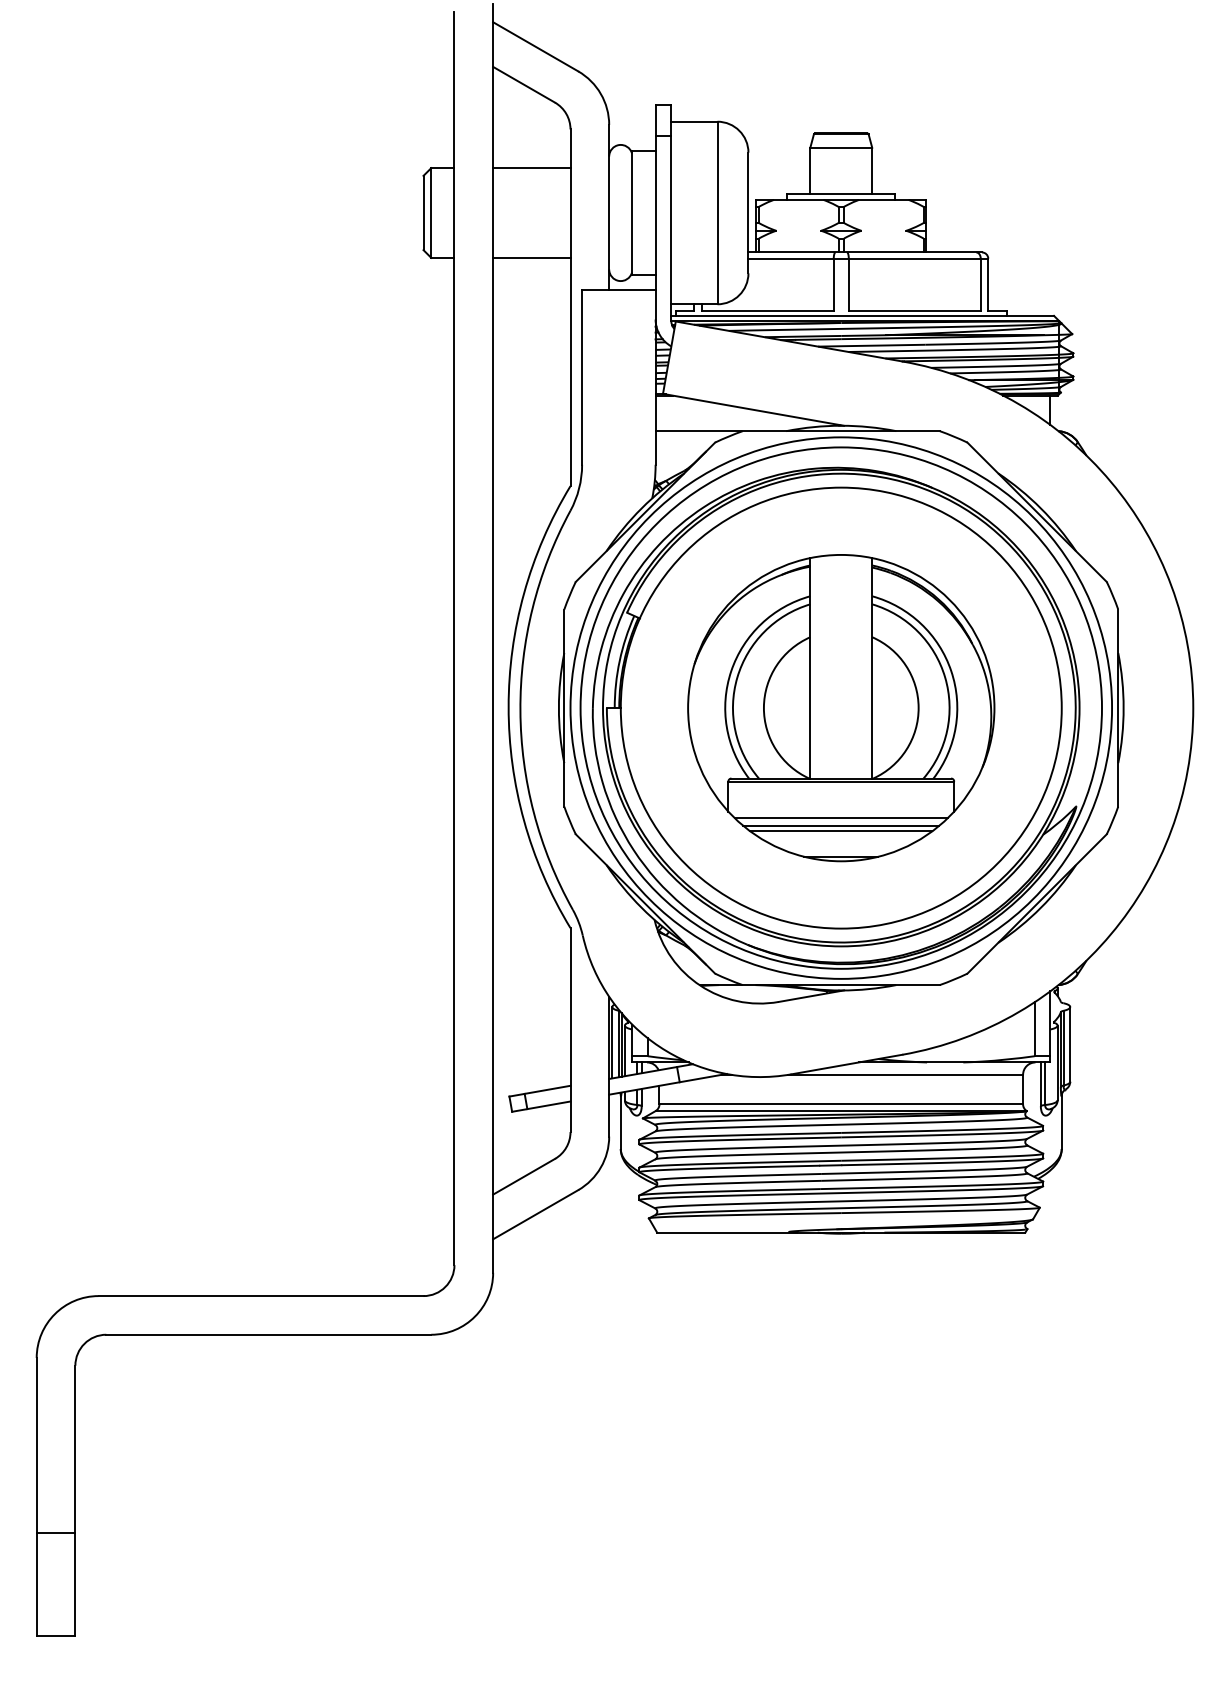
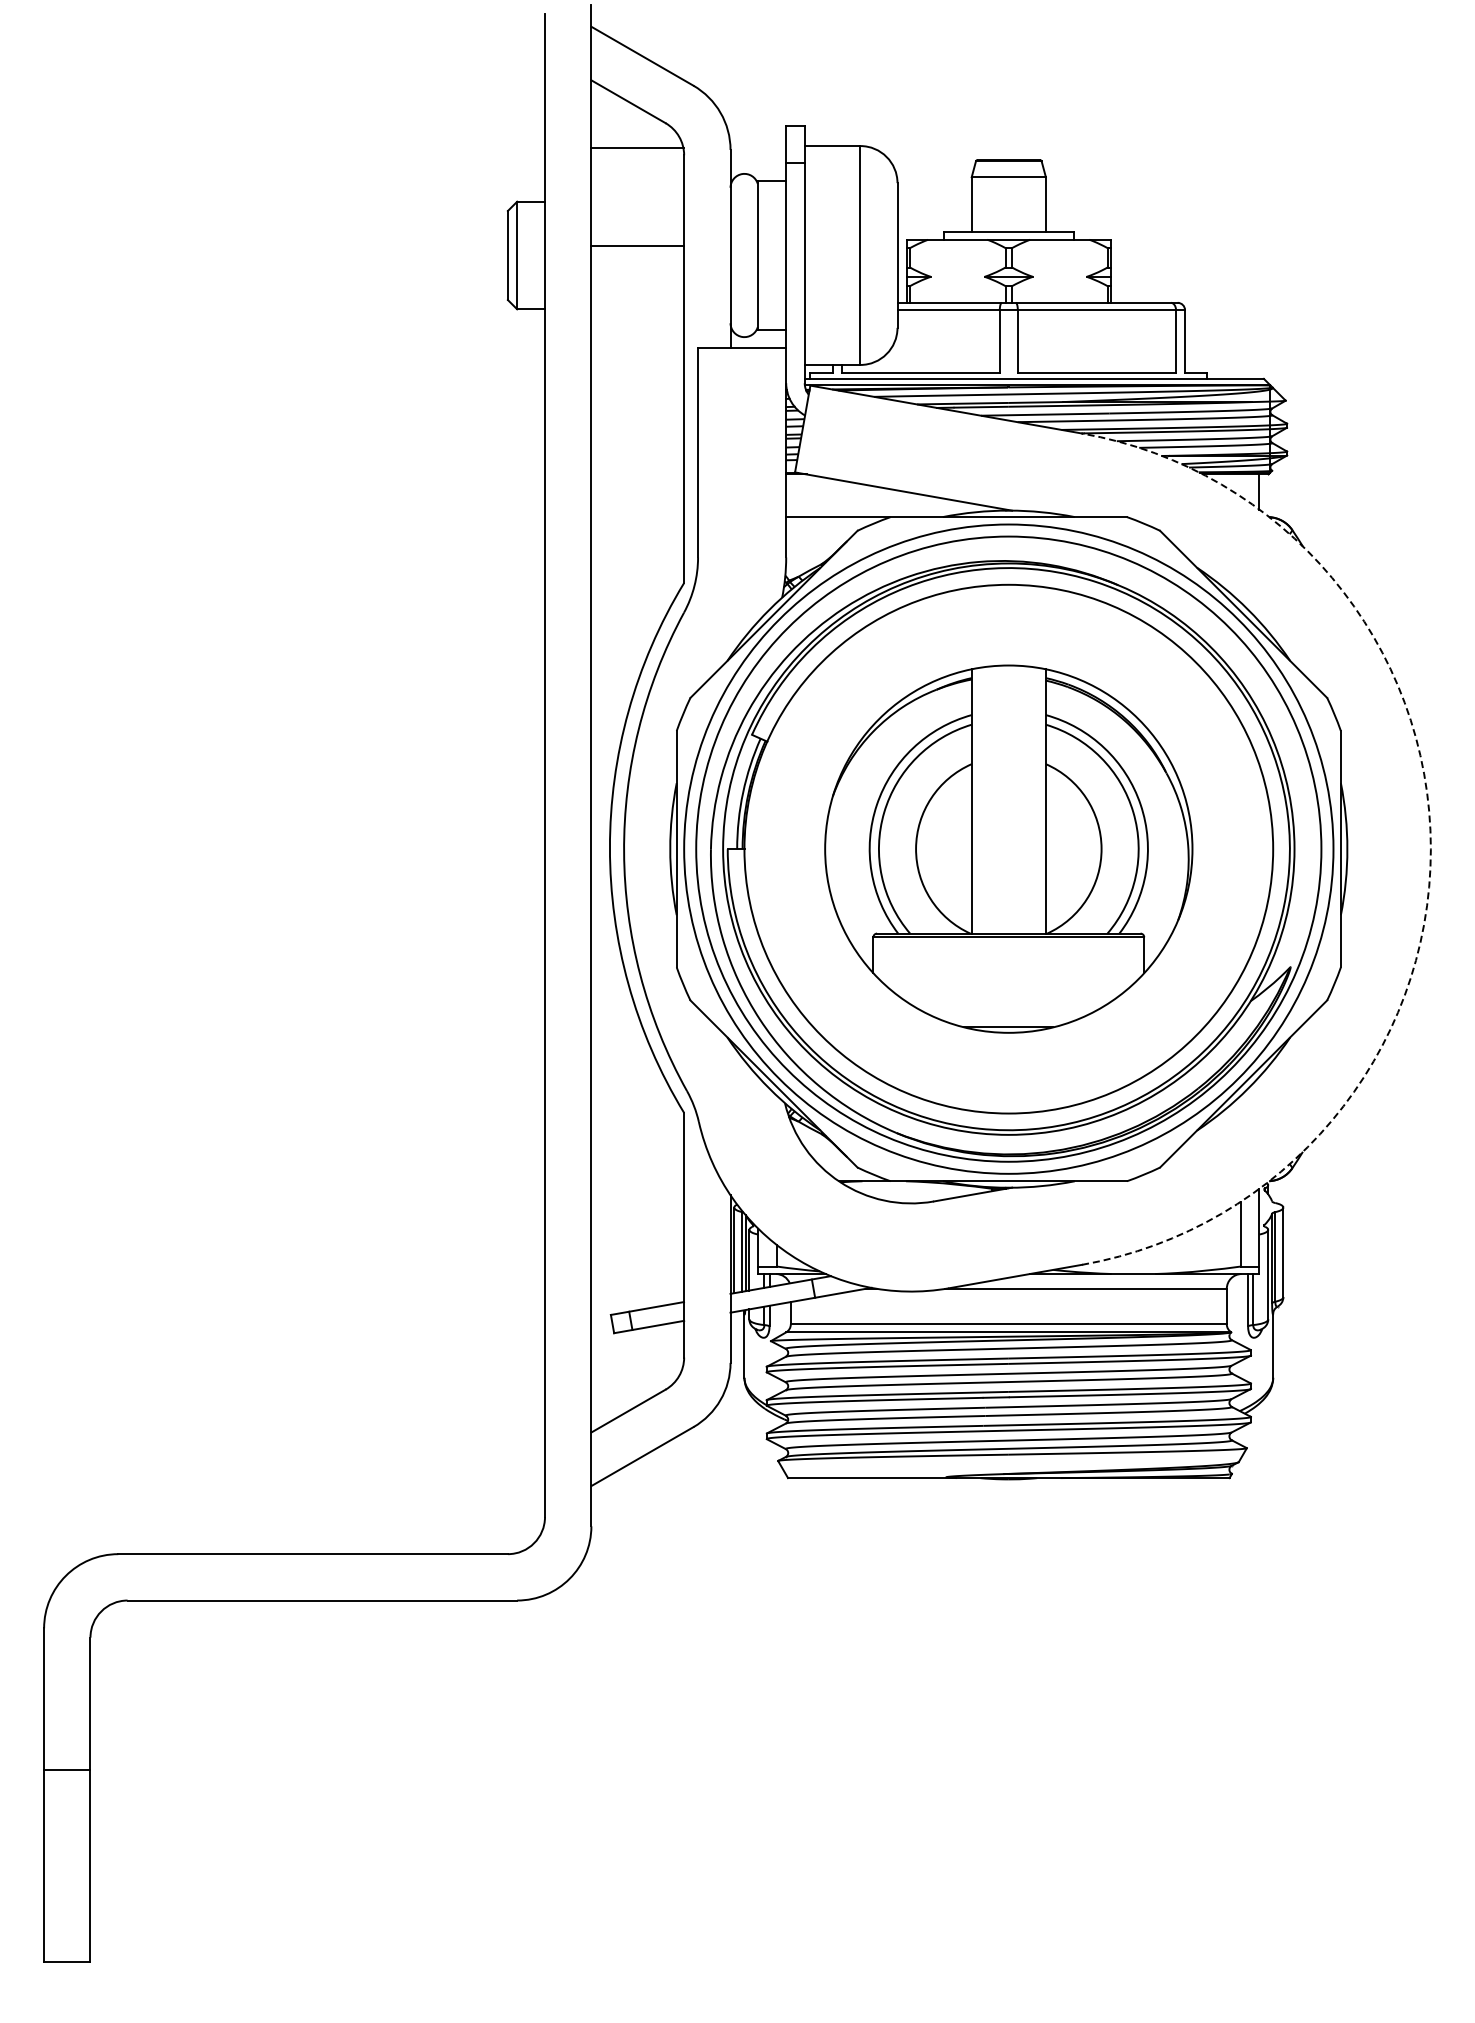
line: (531, 167) -> (637, 147), moved
line: (531, 258) -> (637, 246), moved
arc: (1192, 708) -> (1430, 849), solid -> dashed
line: (841, 817) -> (1008, 980), removed
line: (841, 825) -> (1008, 990), removed
line: (841, 830) -> (1008, 996), removed
line: (56, 1532) -> (67, 1769), moved

